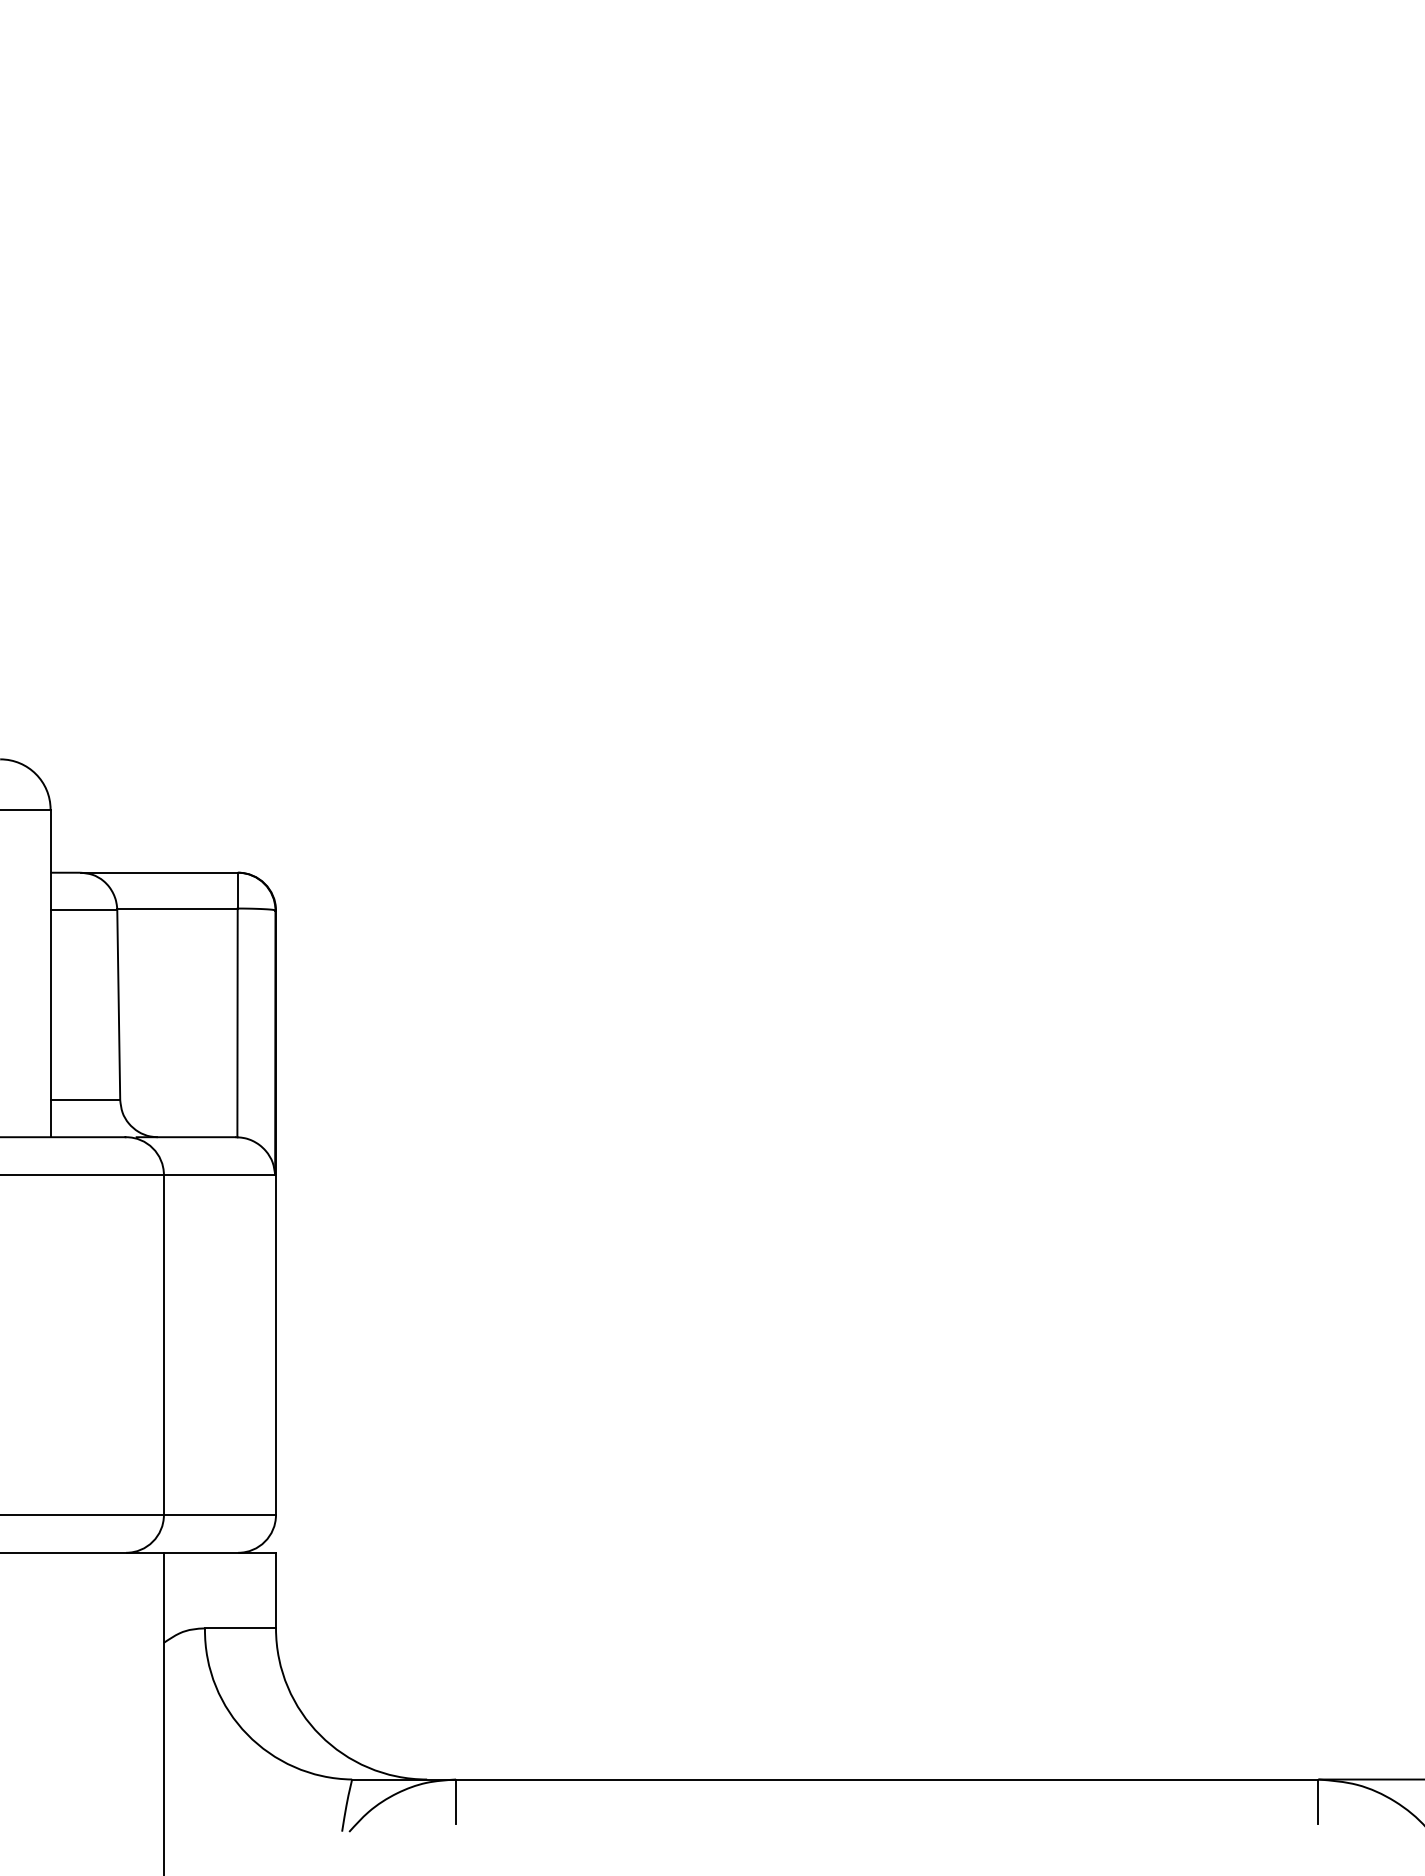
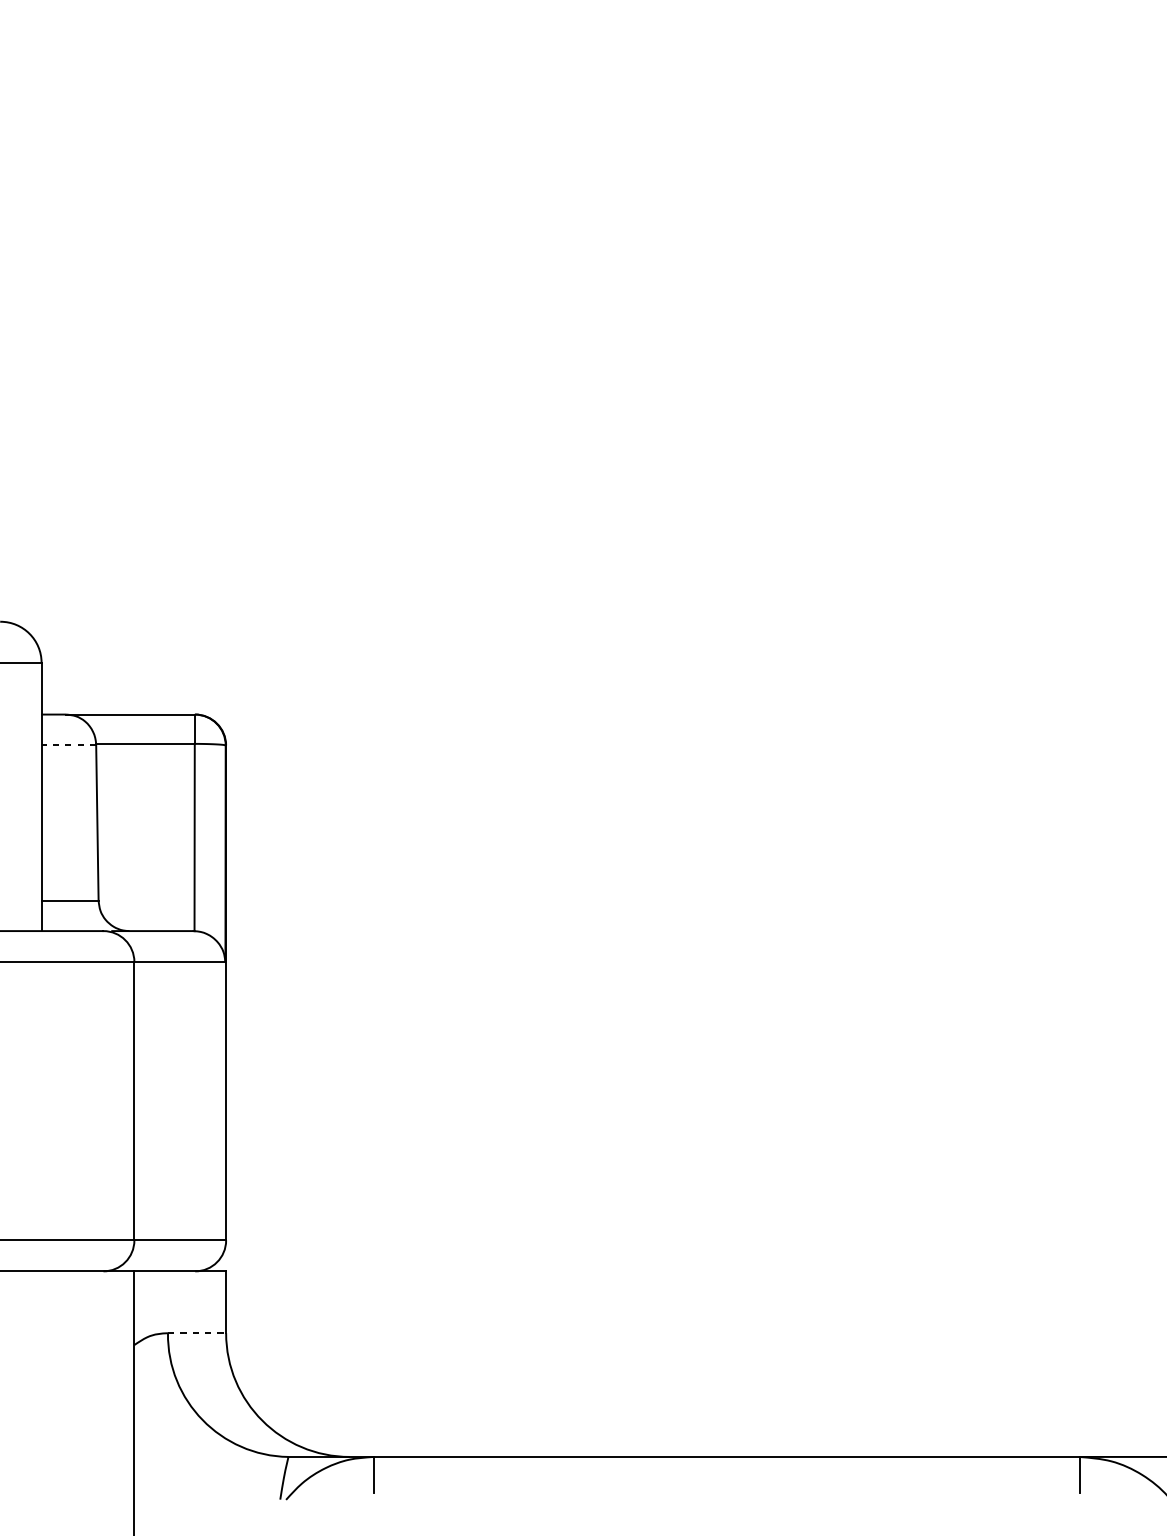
line: (83, 909) -> (68, 744), solid -> dashed
line: (240, 1628) -> (197, 1333), solid -> dashed

